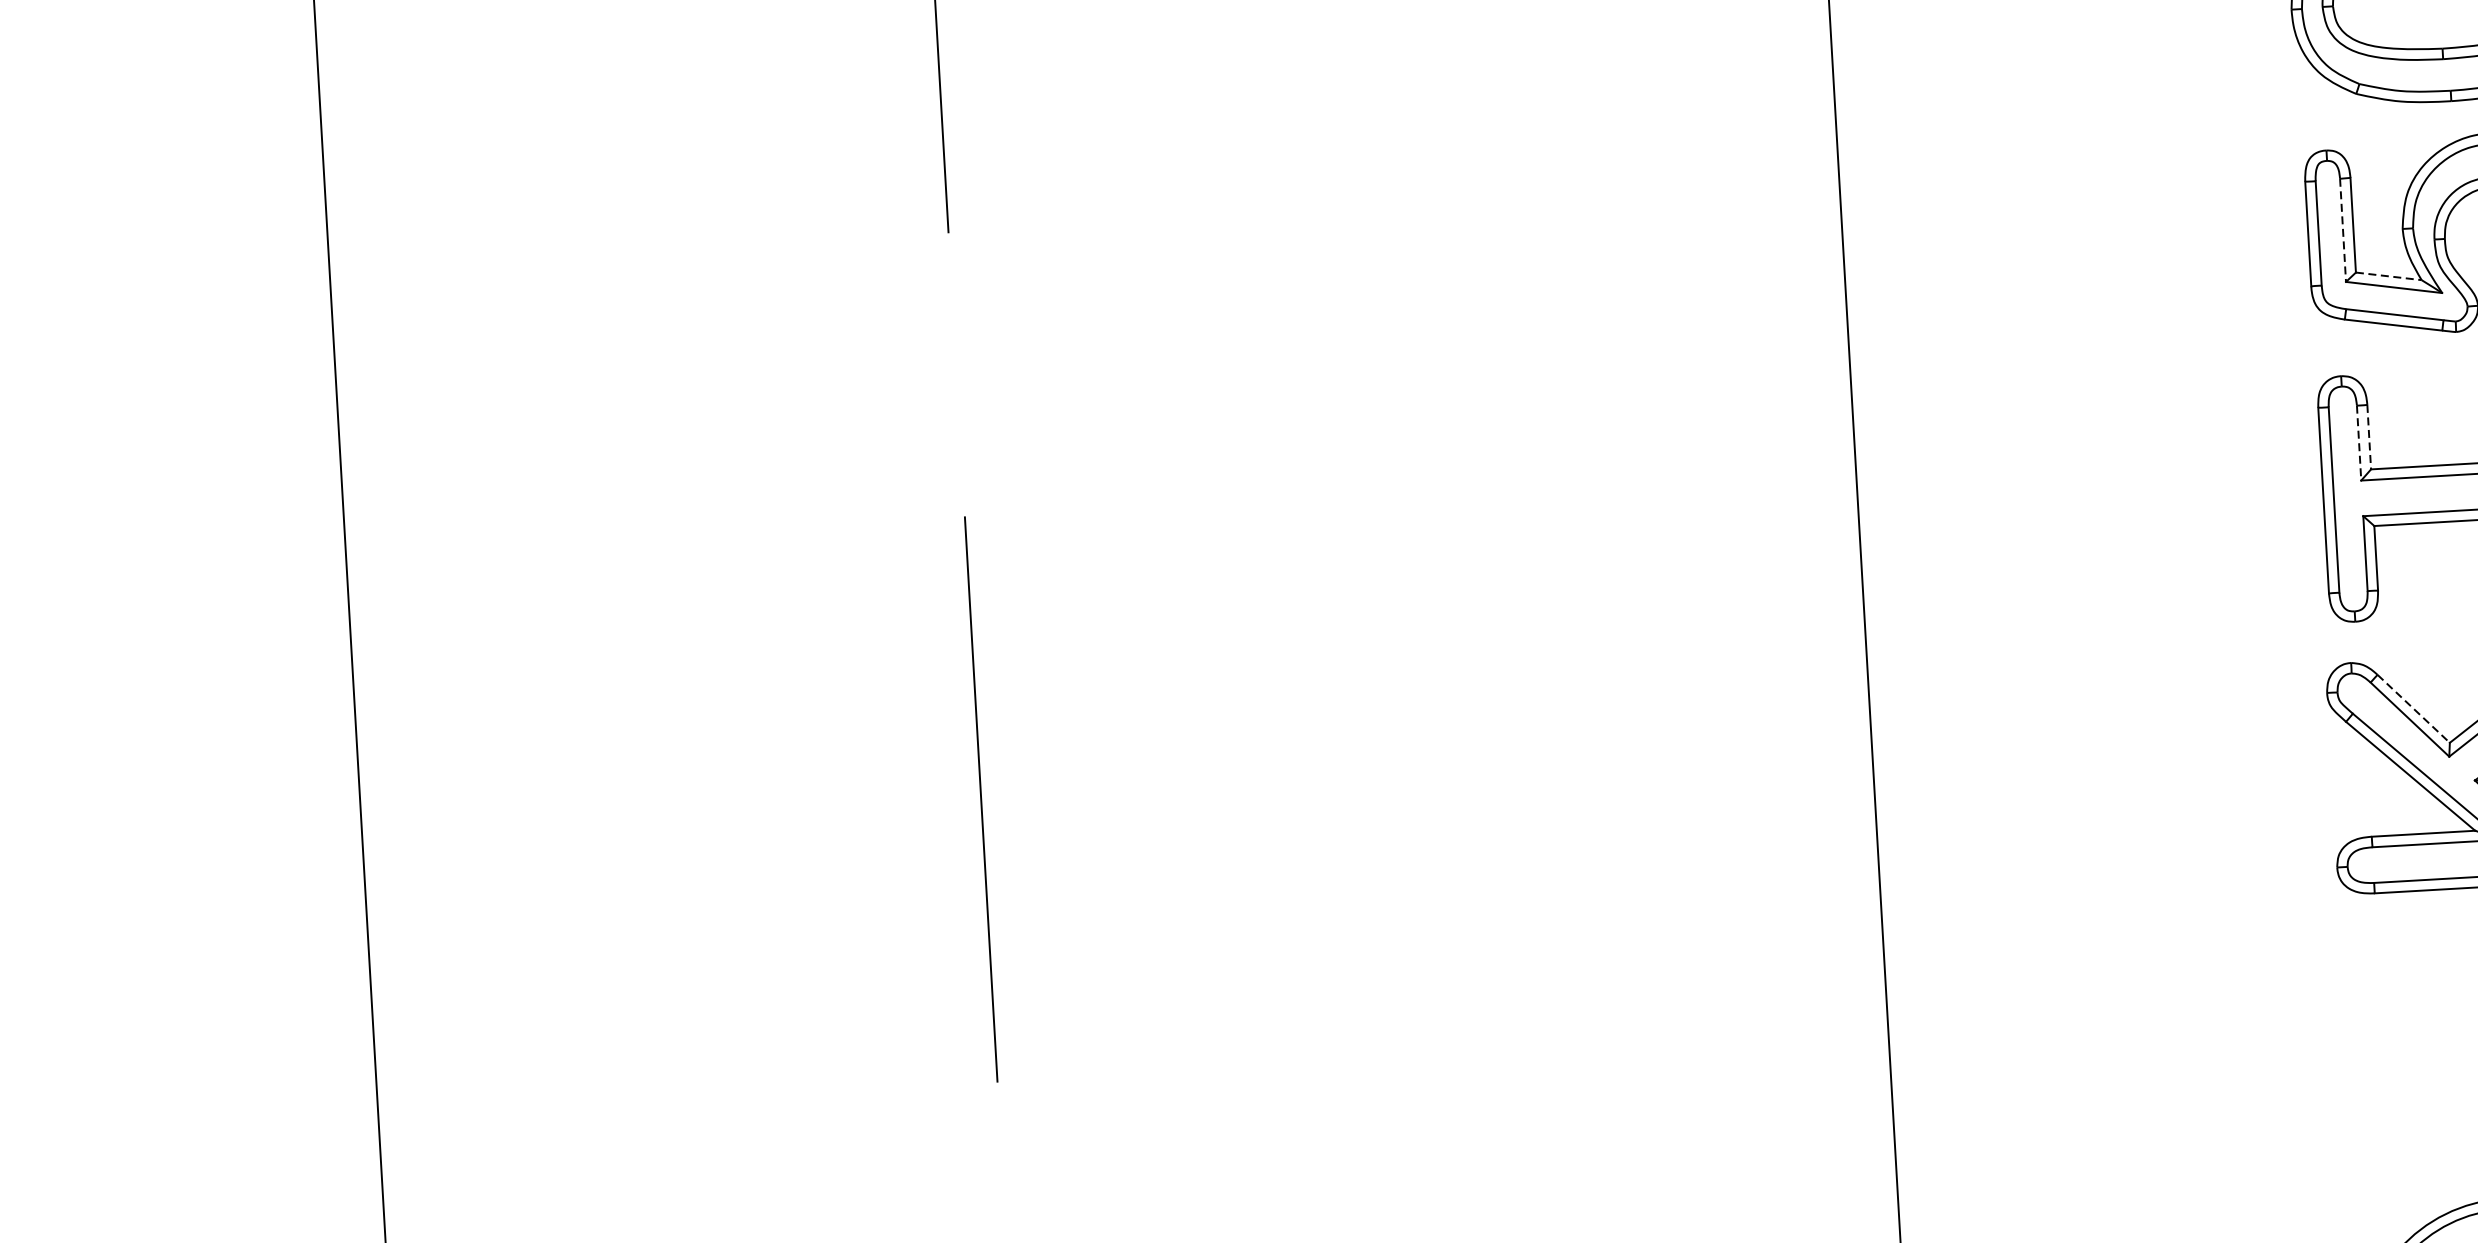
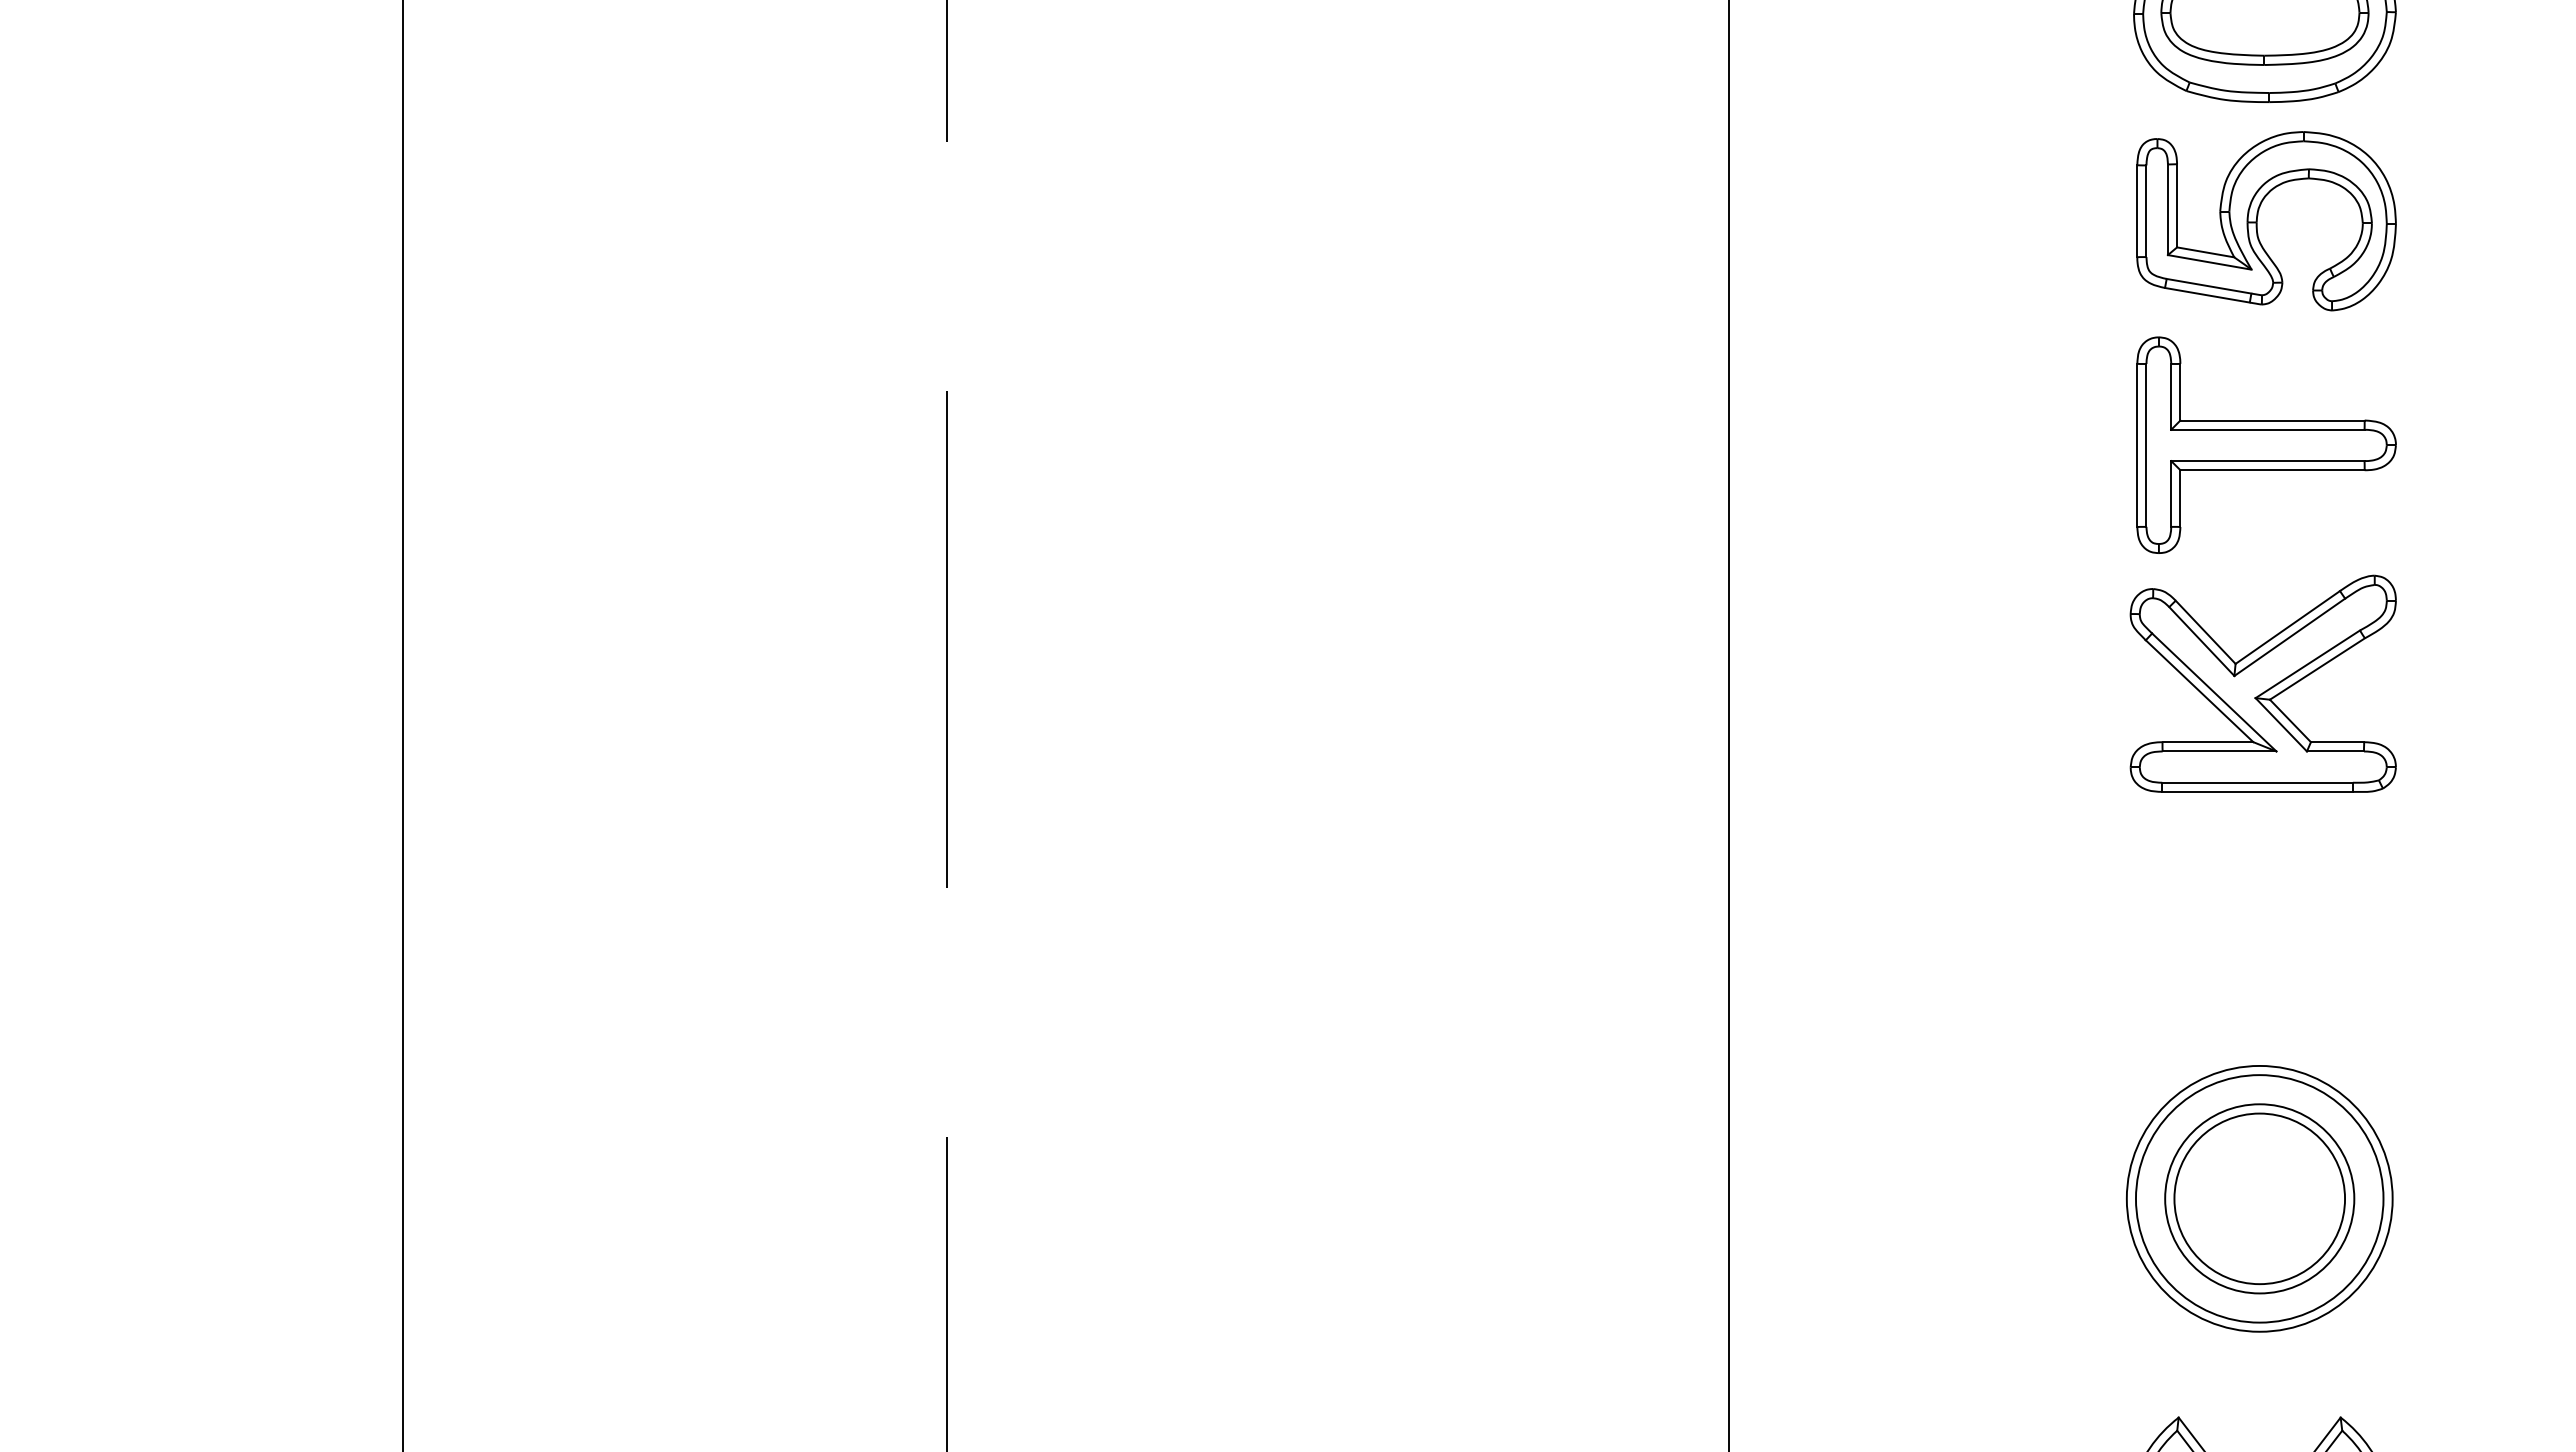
line: (2342, 231) -> (2167, 210), dashed -> solid
line: (2389, 276) -> (2206, 252), dashed -> solid
line: (2369, 437) -> (2180, 392), dashed -> solid
line: (2359, 442) -> (2171, 396), dashed -> solid
line: (2414, 709) -> (2206, 632), dashed -> solid

